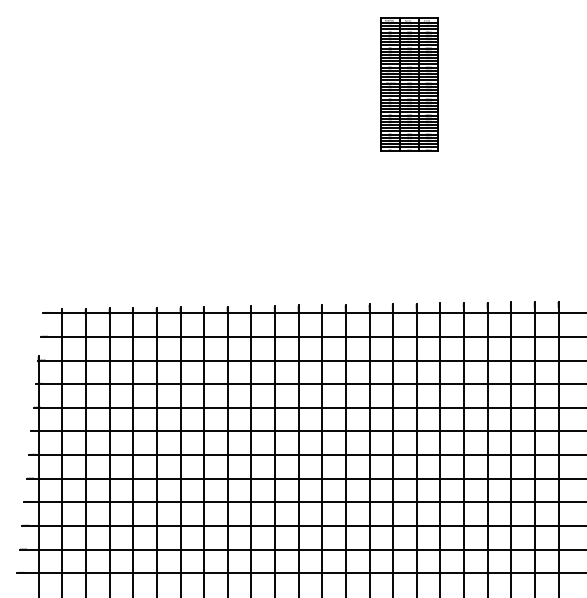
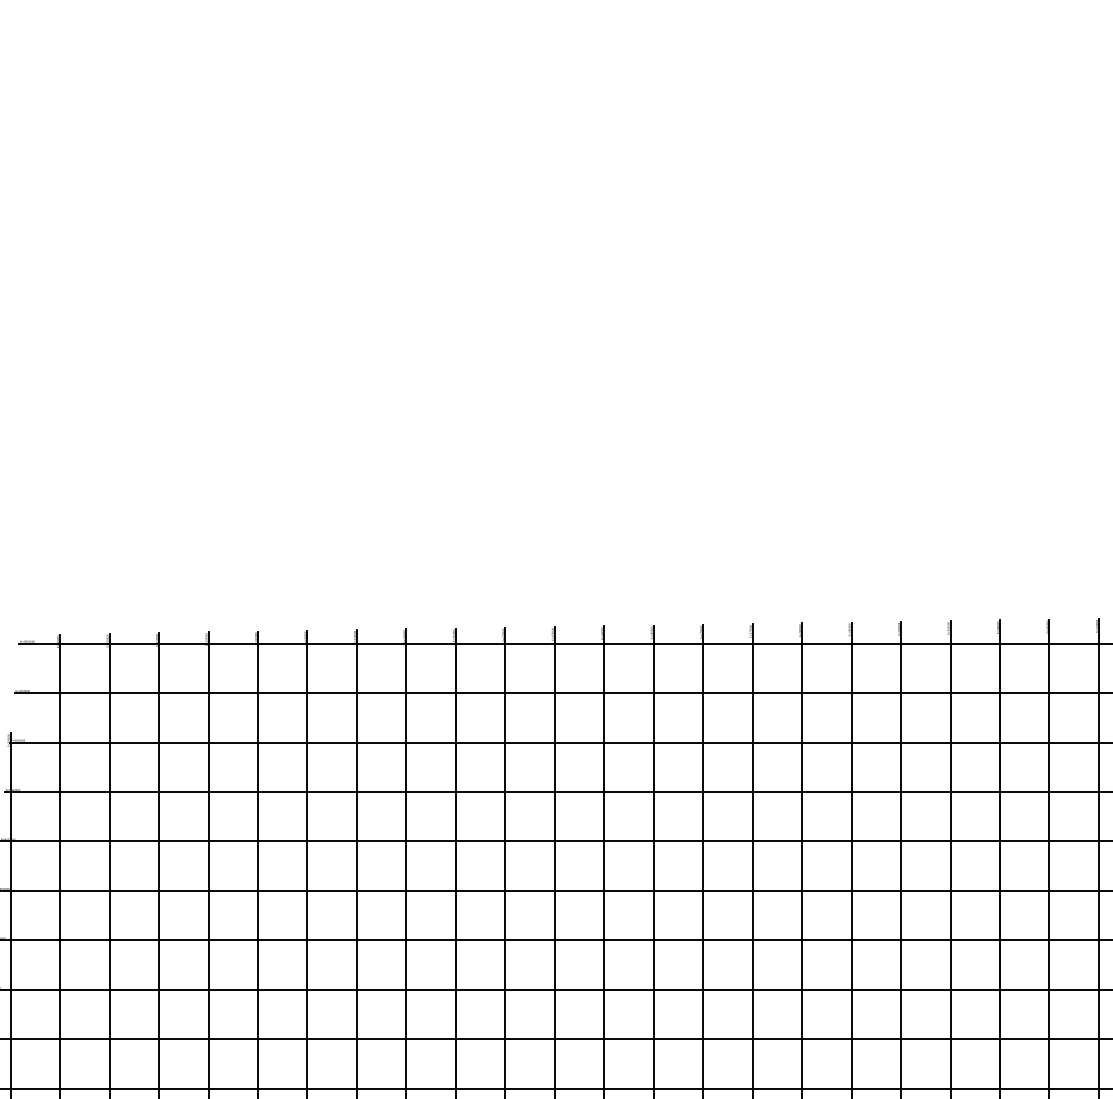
part: (409, 84) -> (786, 164), removed

